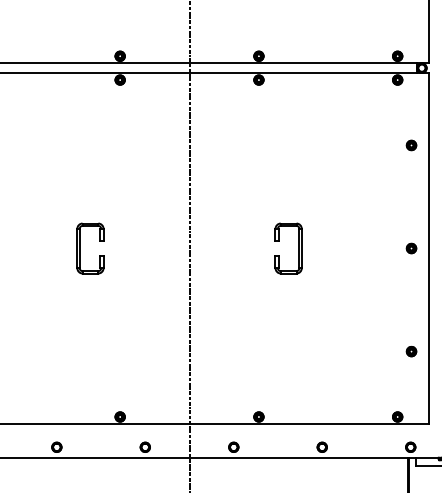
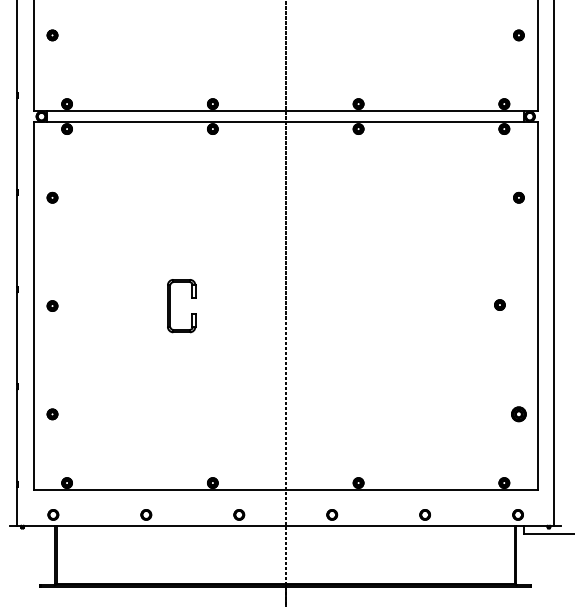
part: (411, 247) -> (499, 304), moved
part: (298, 248) -> (400, 306), removed
part: (411, 351) -> (518, 414), size x1.4

